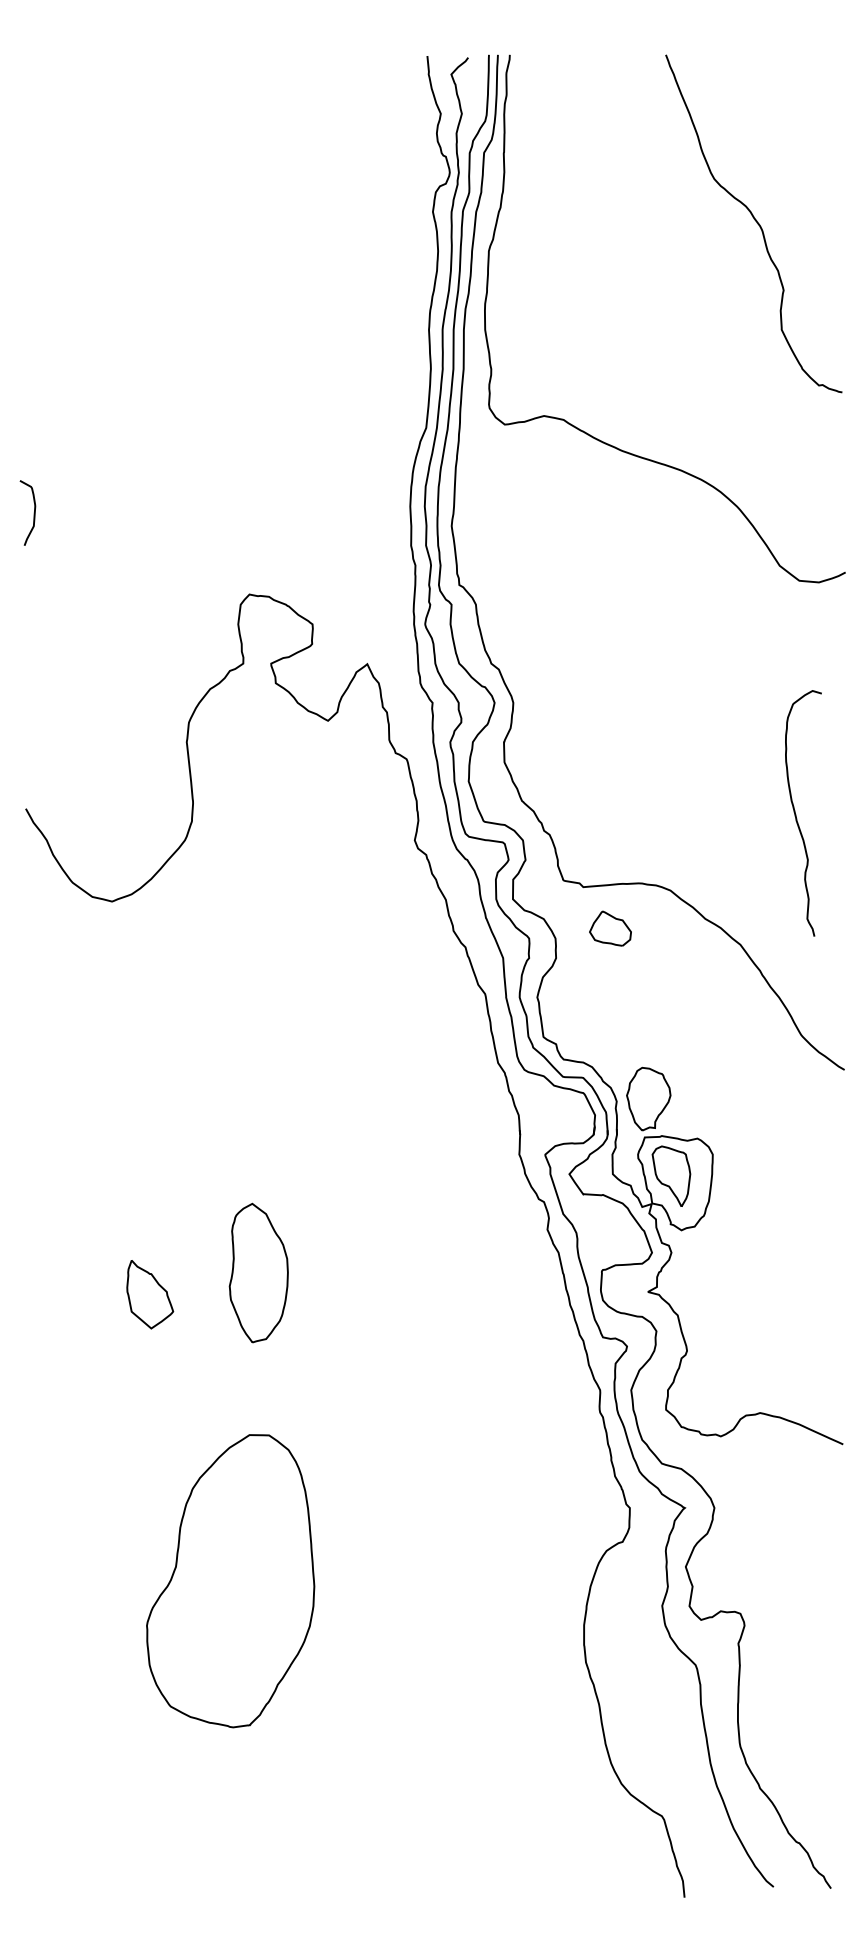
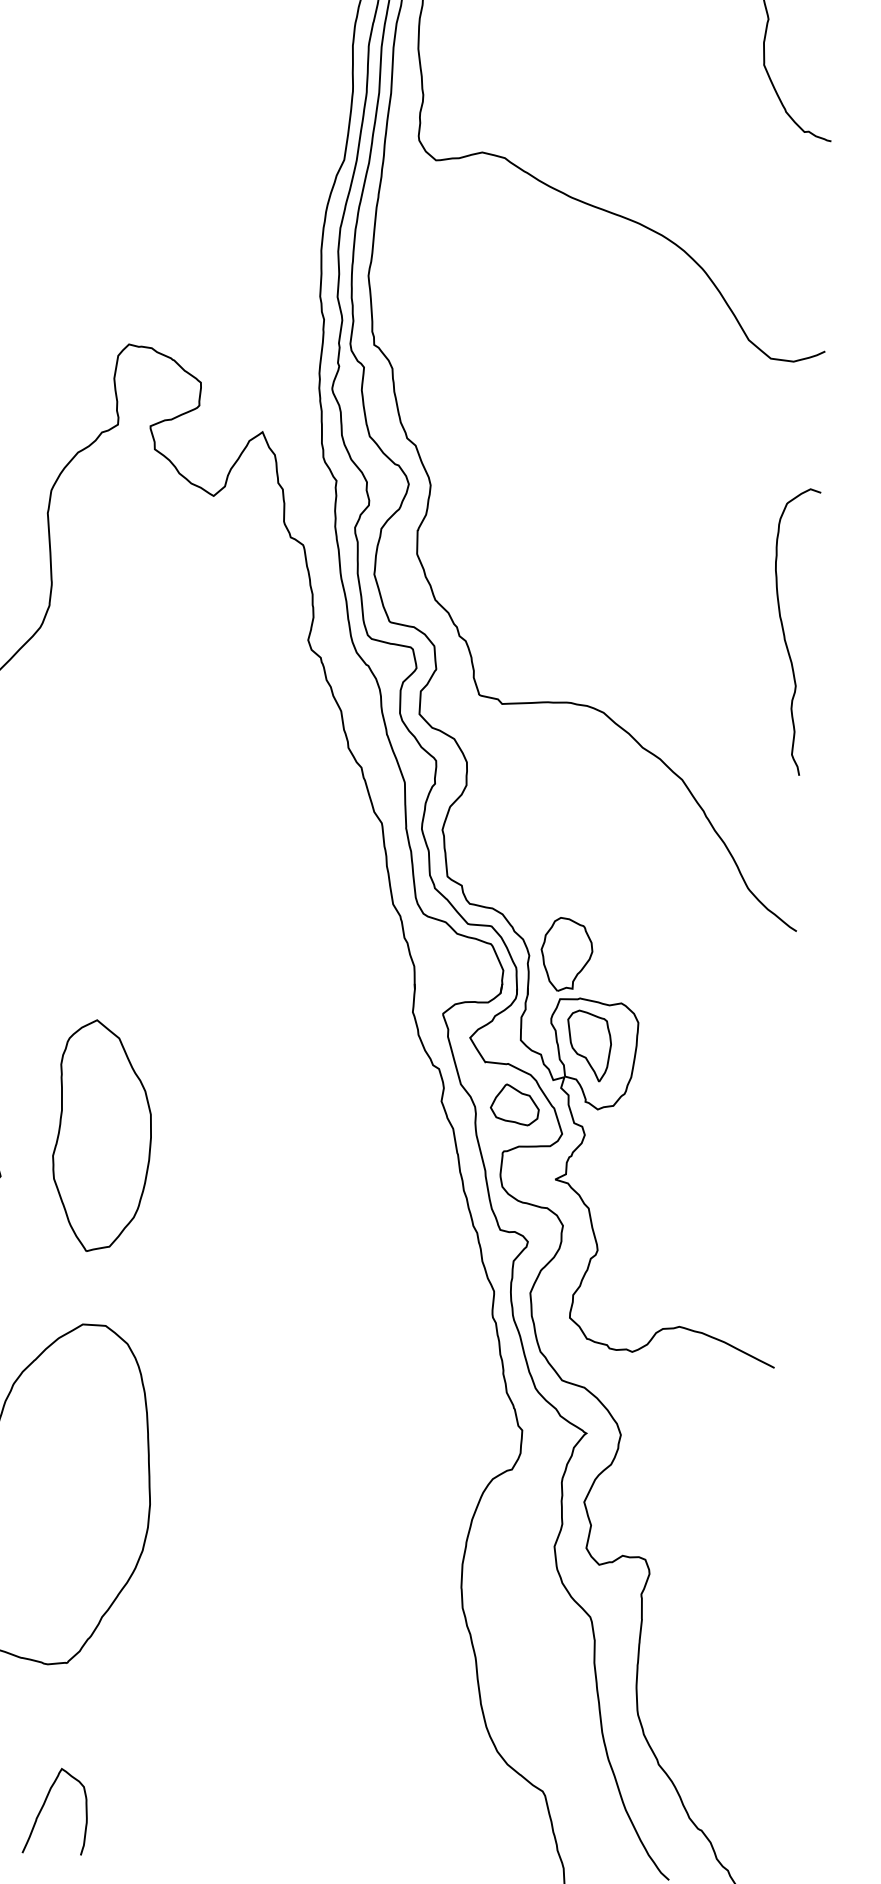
curve: (796, 814) -> (785, 632), moved
part: (610, 928) -> (515, 1104), moved
part: (258, 1272) -> (102, 1135), size x1.43
curve: (235, 1850) -> (43, 1808), added

